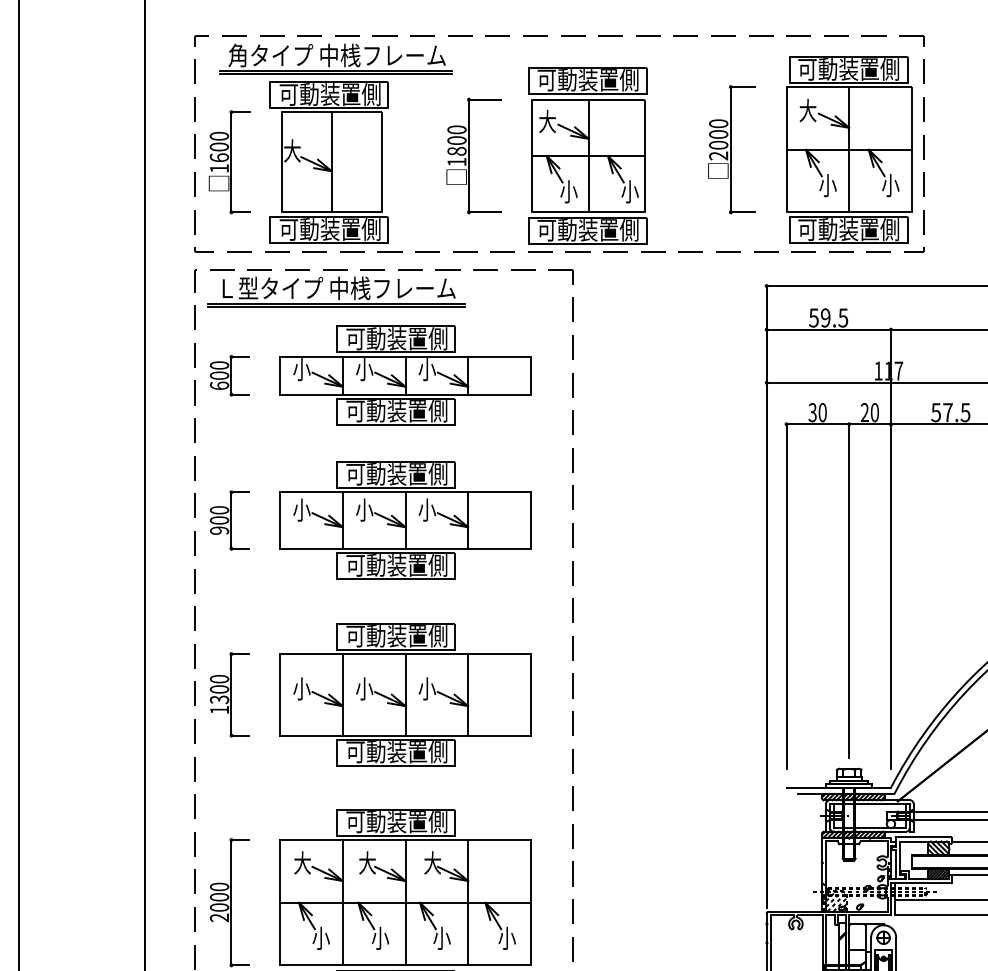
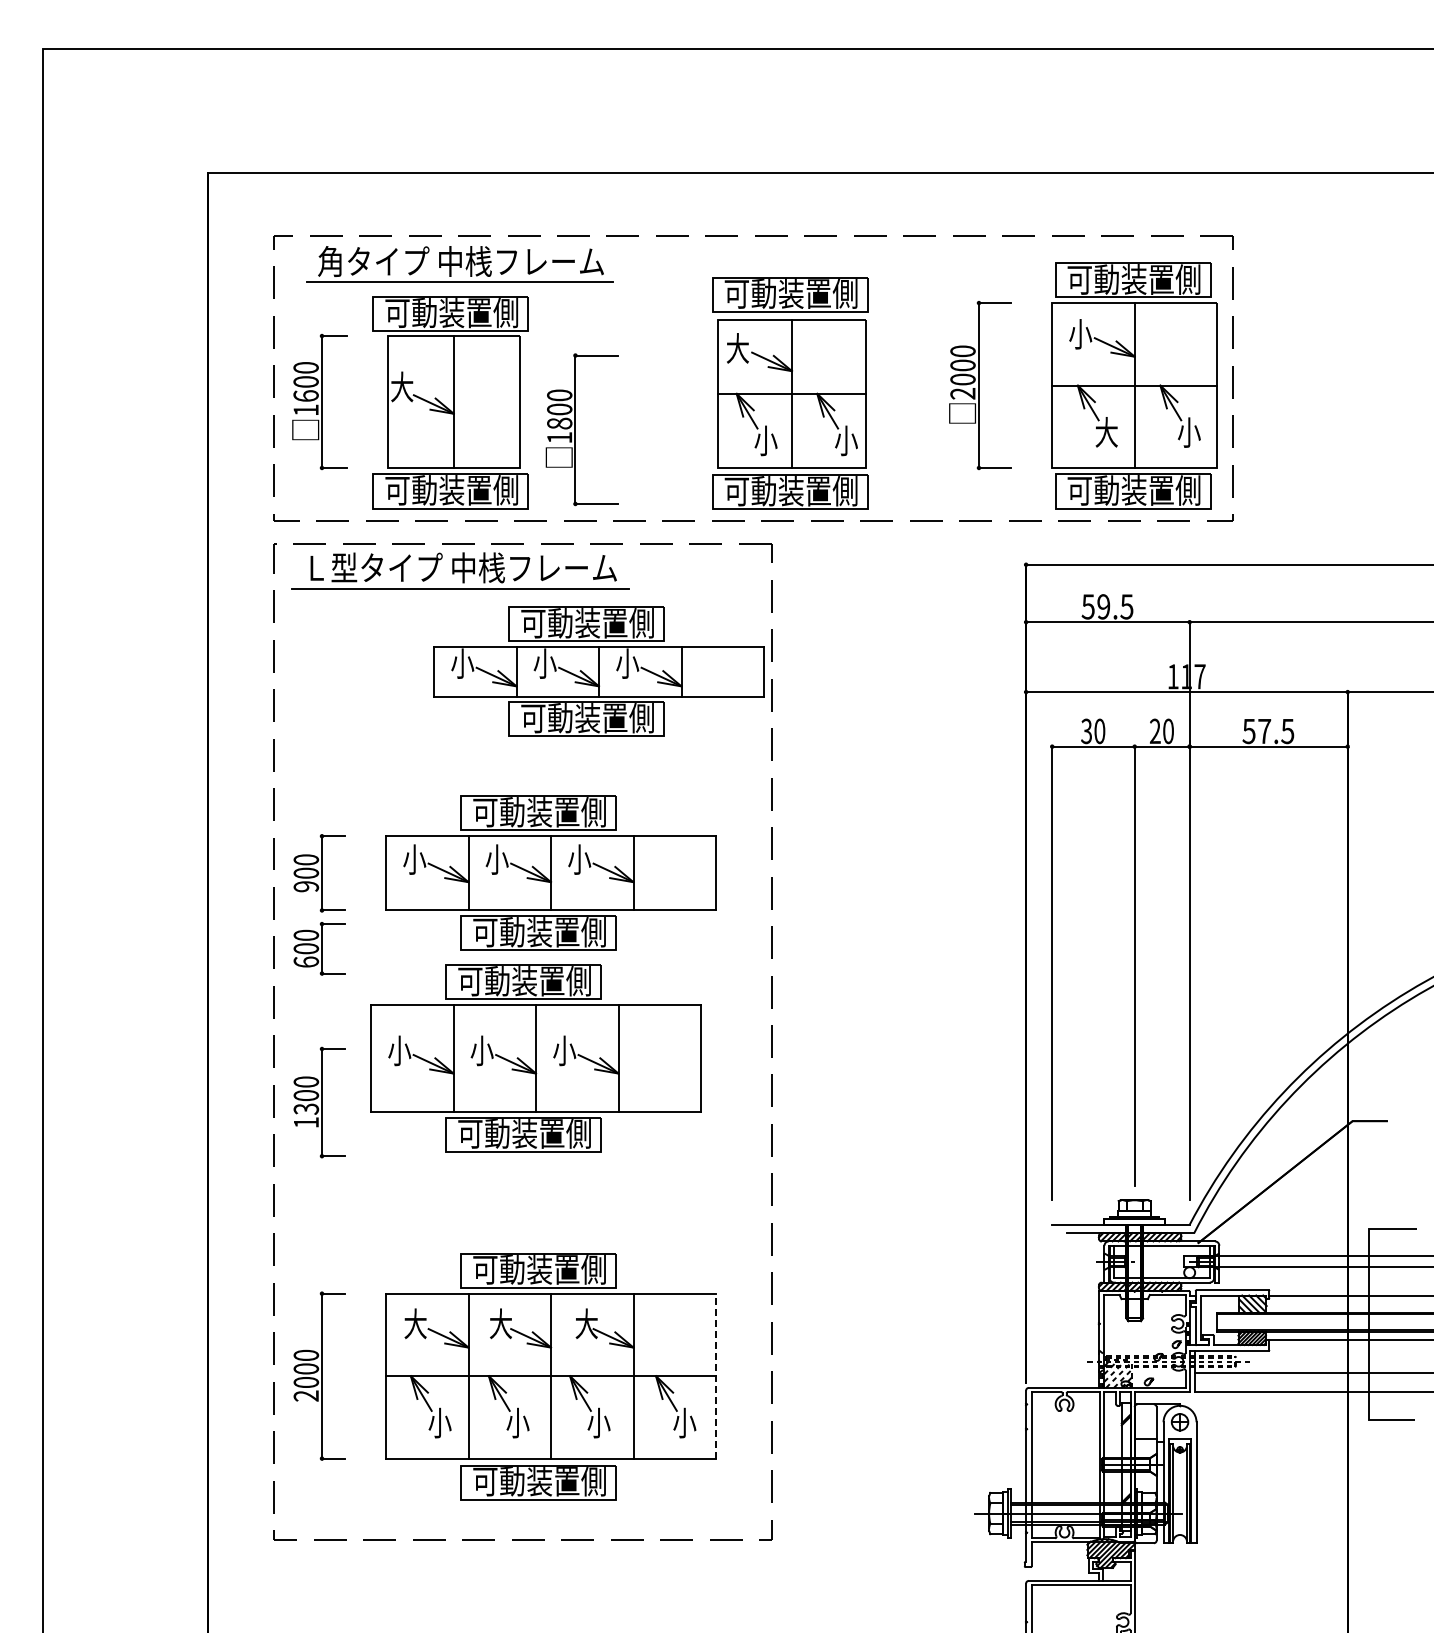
line: (335, 73) -> (459, 285), removed
text: (808, 110) -> (1080, 333), 大 -> 小
part: (473, 155) -> (581, 429), moved
text: (827, 185) -> (1106, 432), 小 -> 大
line: (335, 307) -> (459, 592), removed
part: (229, 375) -> (319, 948), moved
part: (405, 375) -> (598, 671), moved
part: (405, 694) -> (535, 1058), moved
line: (531, 902) -> (716, 1375), solid -> dashed

